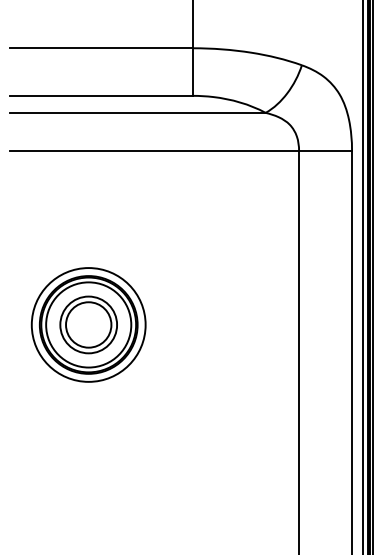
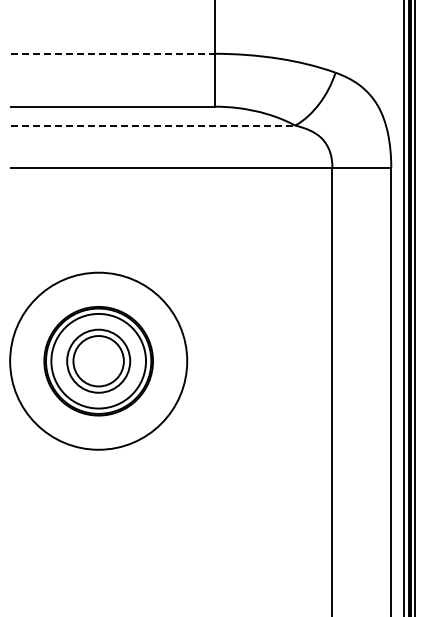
line: (102, 47) -> (113, 53), solid -> dashed
line: (138, 112) -> (153, 125), solid -> dashed
circle: (88, 325) -> (98, 361), size x1.4

